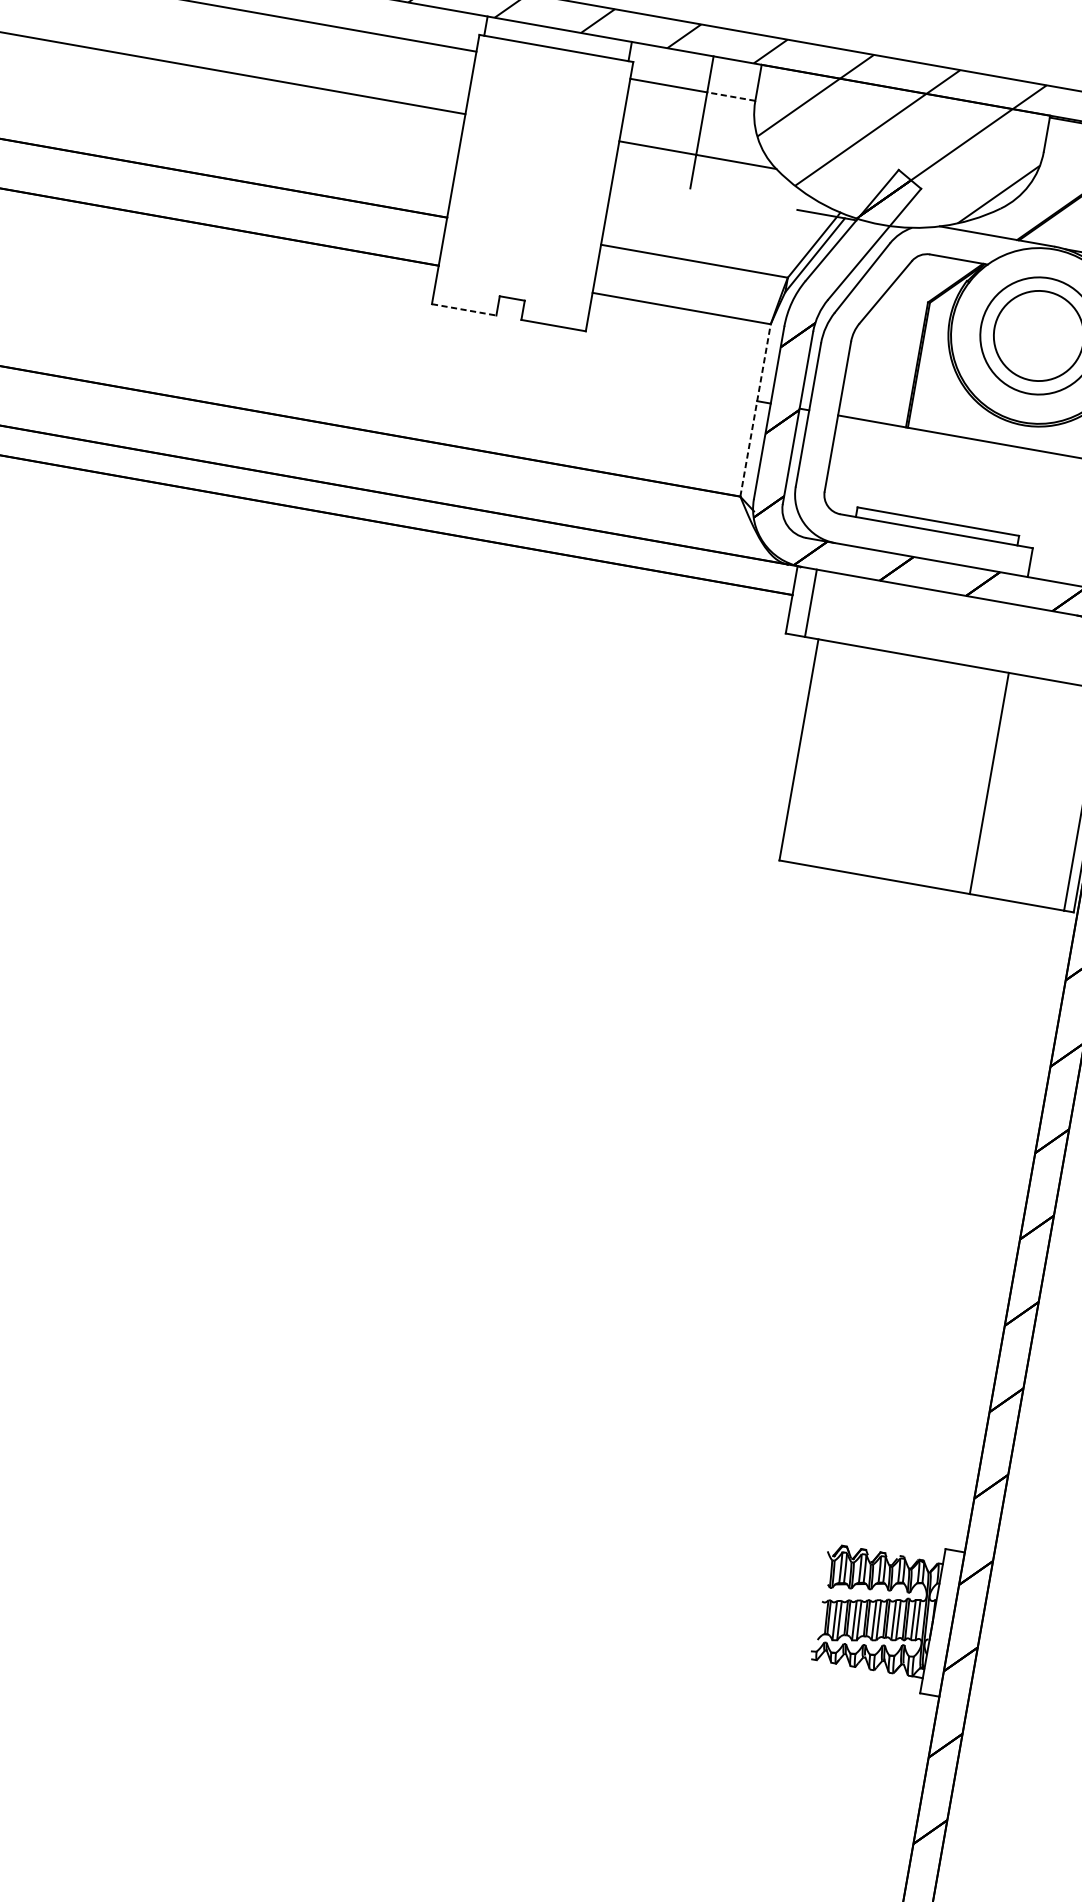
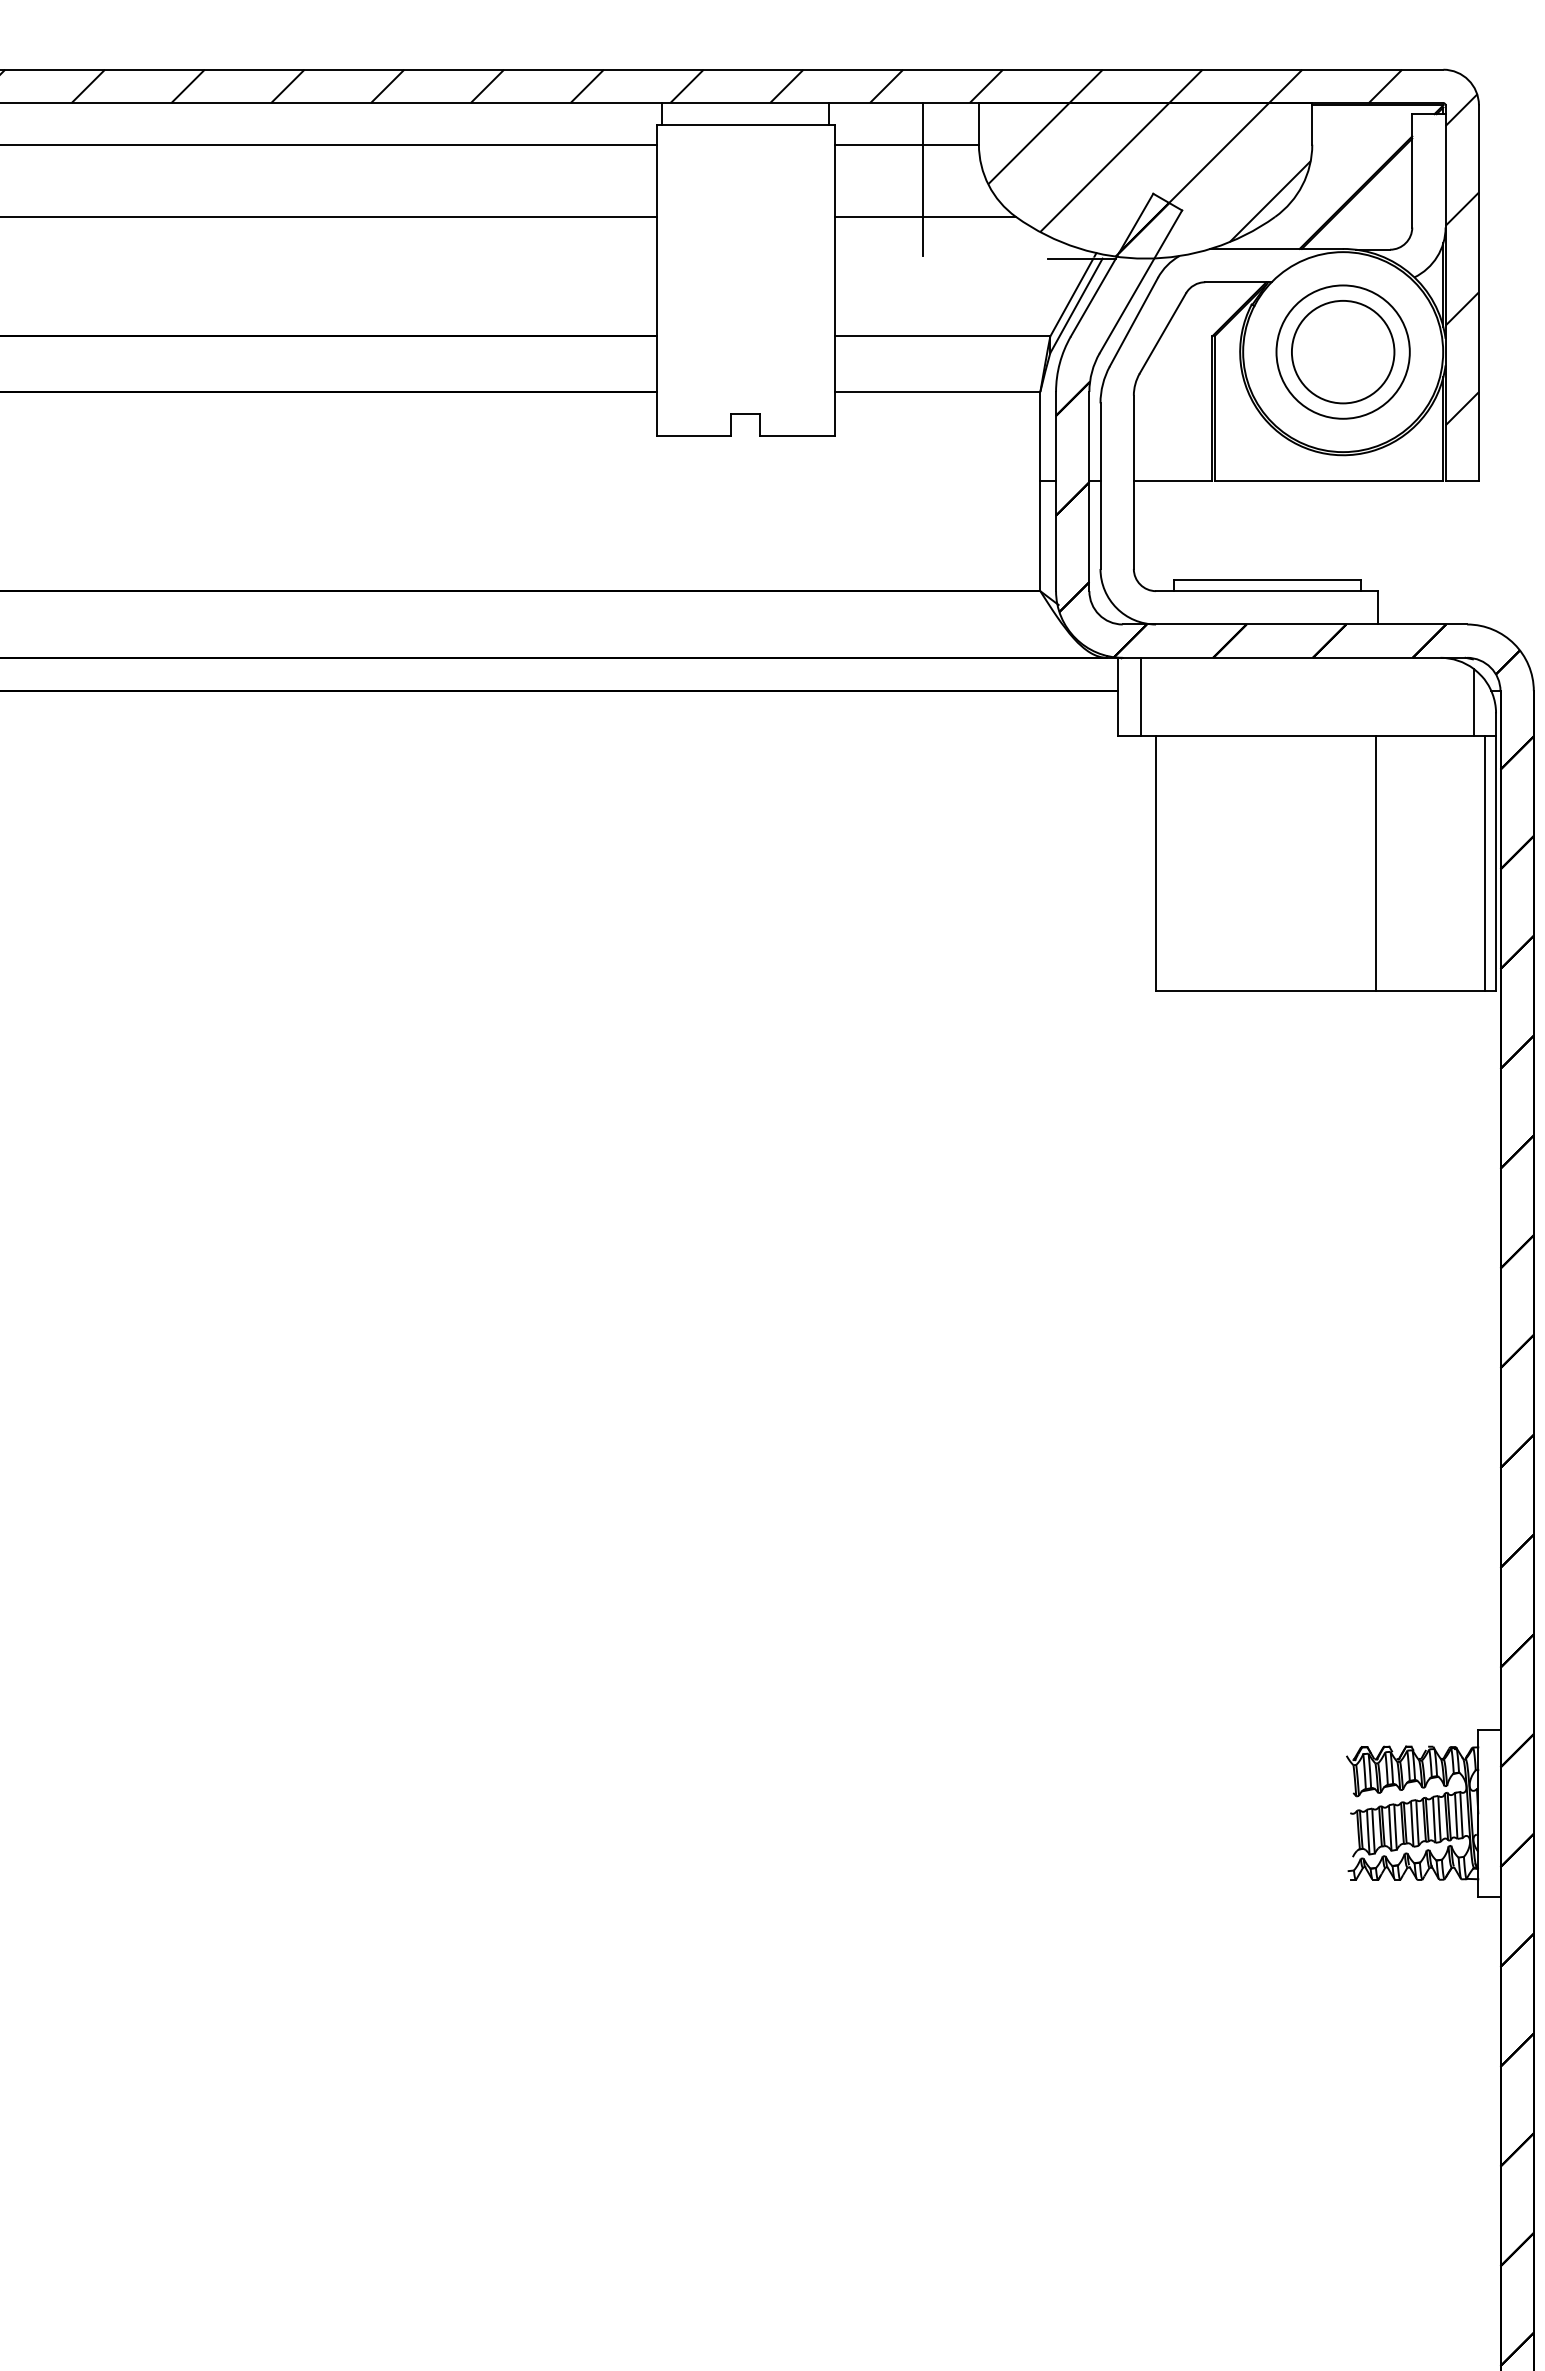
line: (731, 96) -> (951, 144), dashed -> solid
line: (464, 310) -> (694, 436), dashed -> solid
line: (755, 410) -> (1040, 491), dashed -> solid

